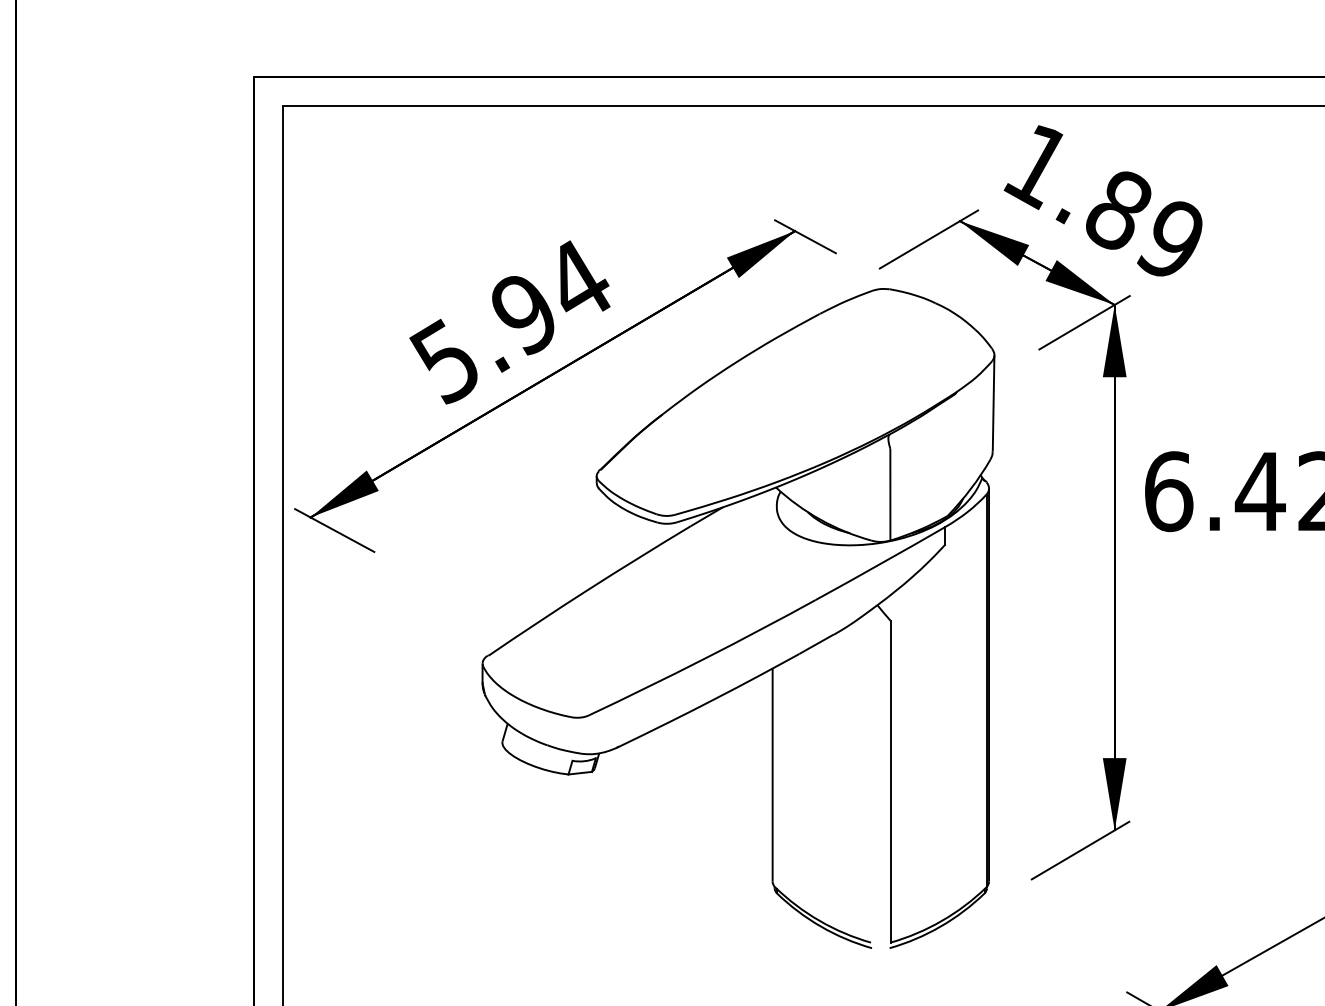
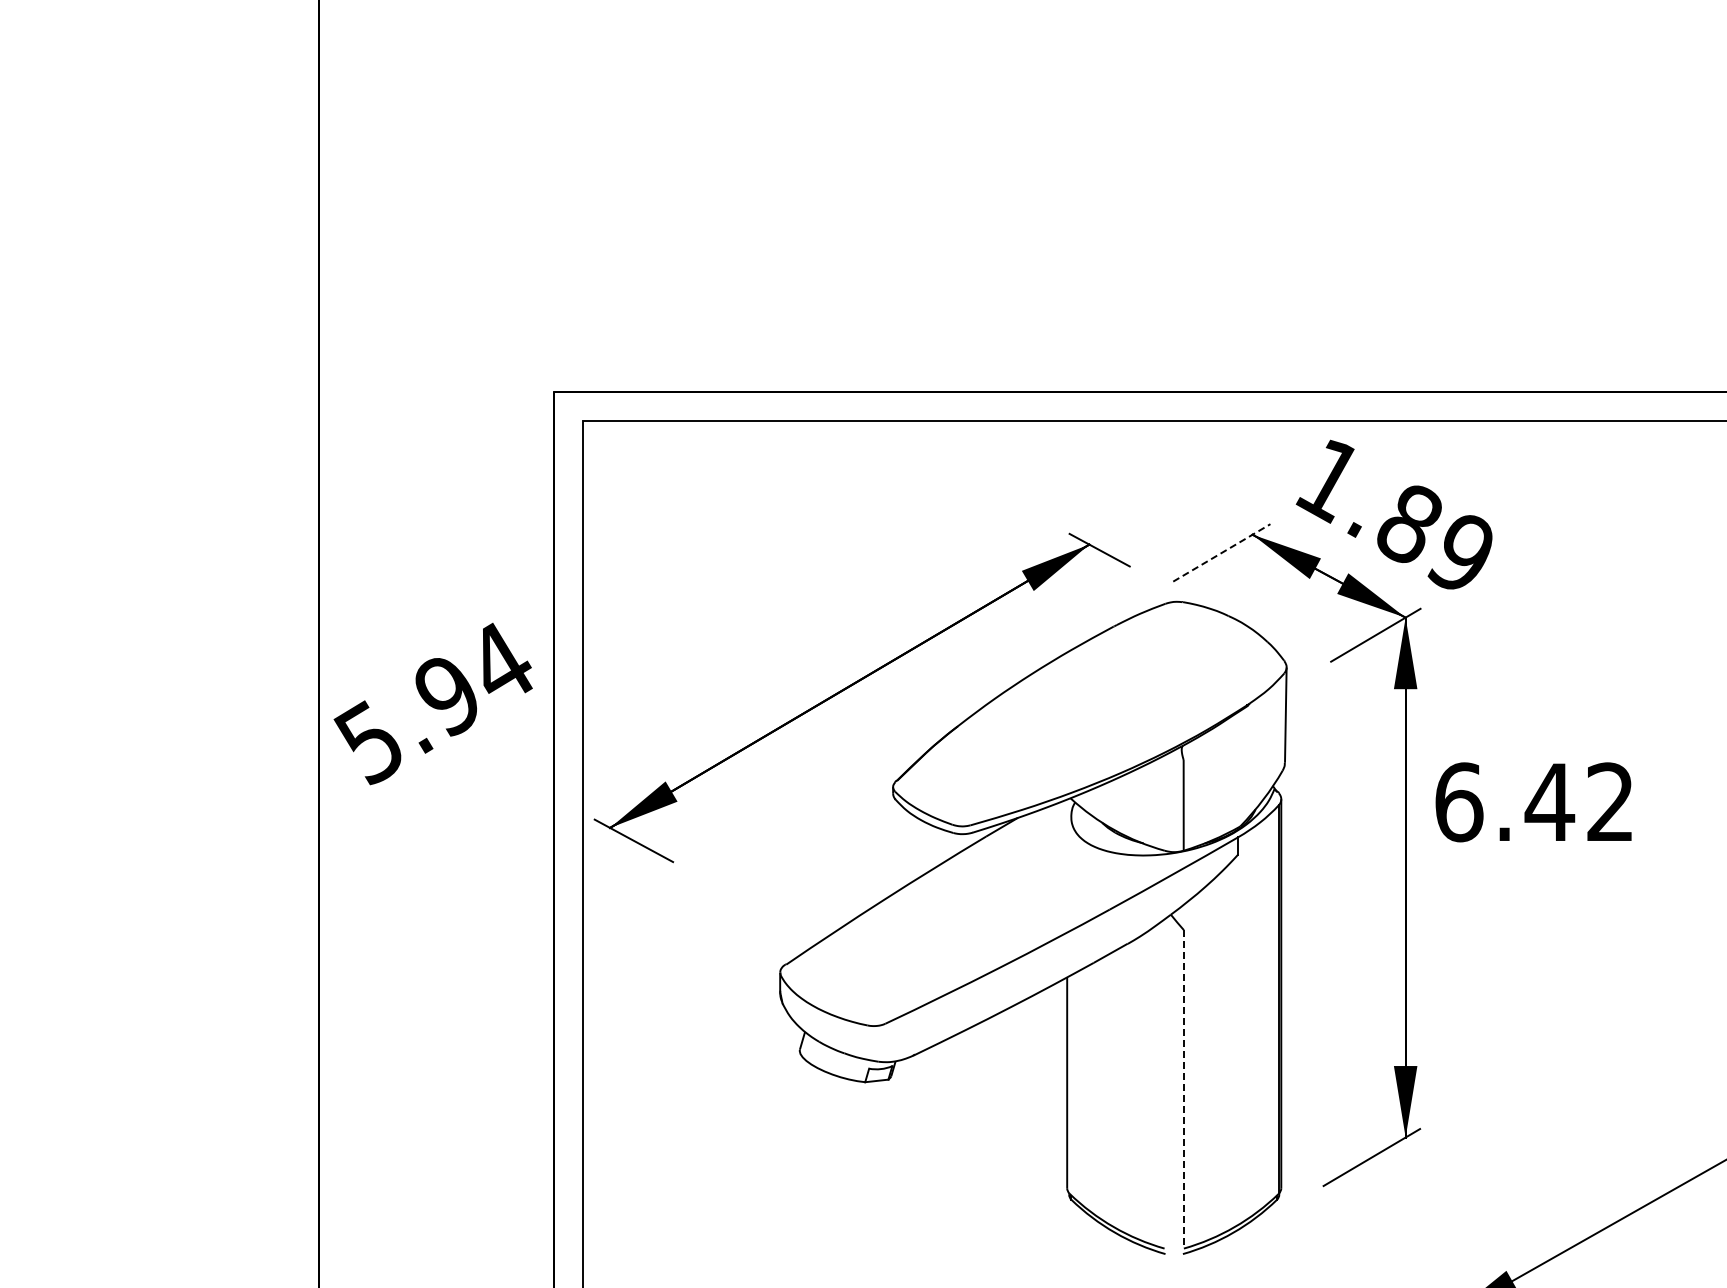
line: (929, 239) -> (1222, 552), solid -> dashed
text: (509, 321) -> (432, 703), moved
line: (890, 781) -> (1183, 1089), solid -> dashed

